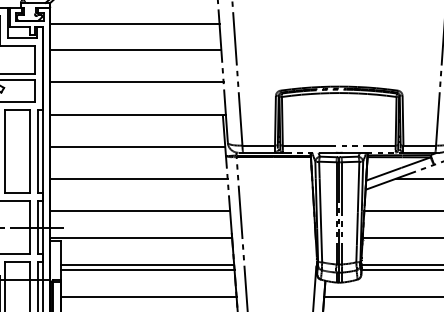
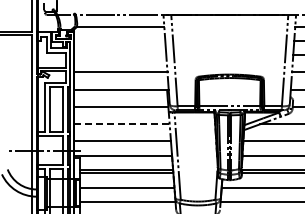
line: (134, 23) -> (119, 40), removed
line: (136, 51) -> (120, 55), removed
line: (138, 179) -> (121, 124), solid -> dashed

